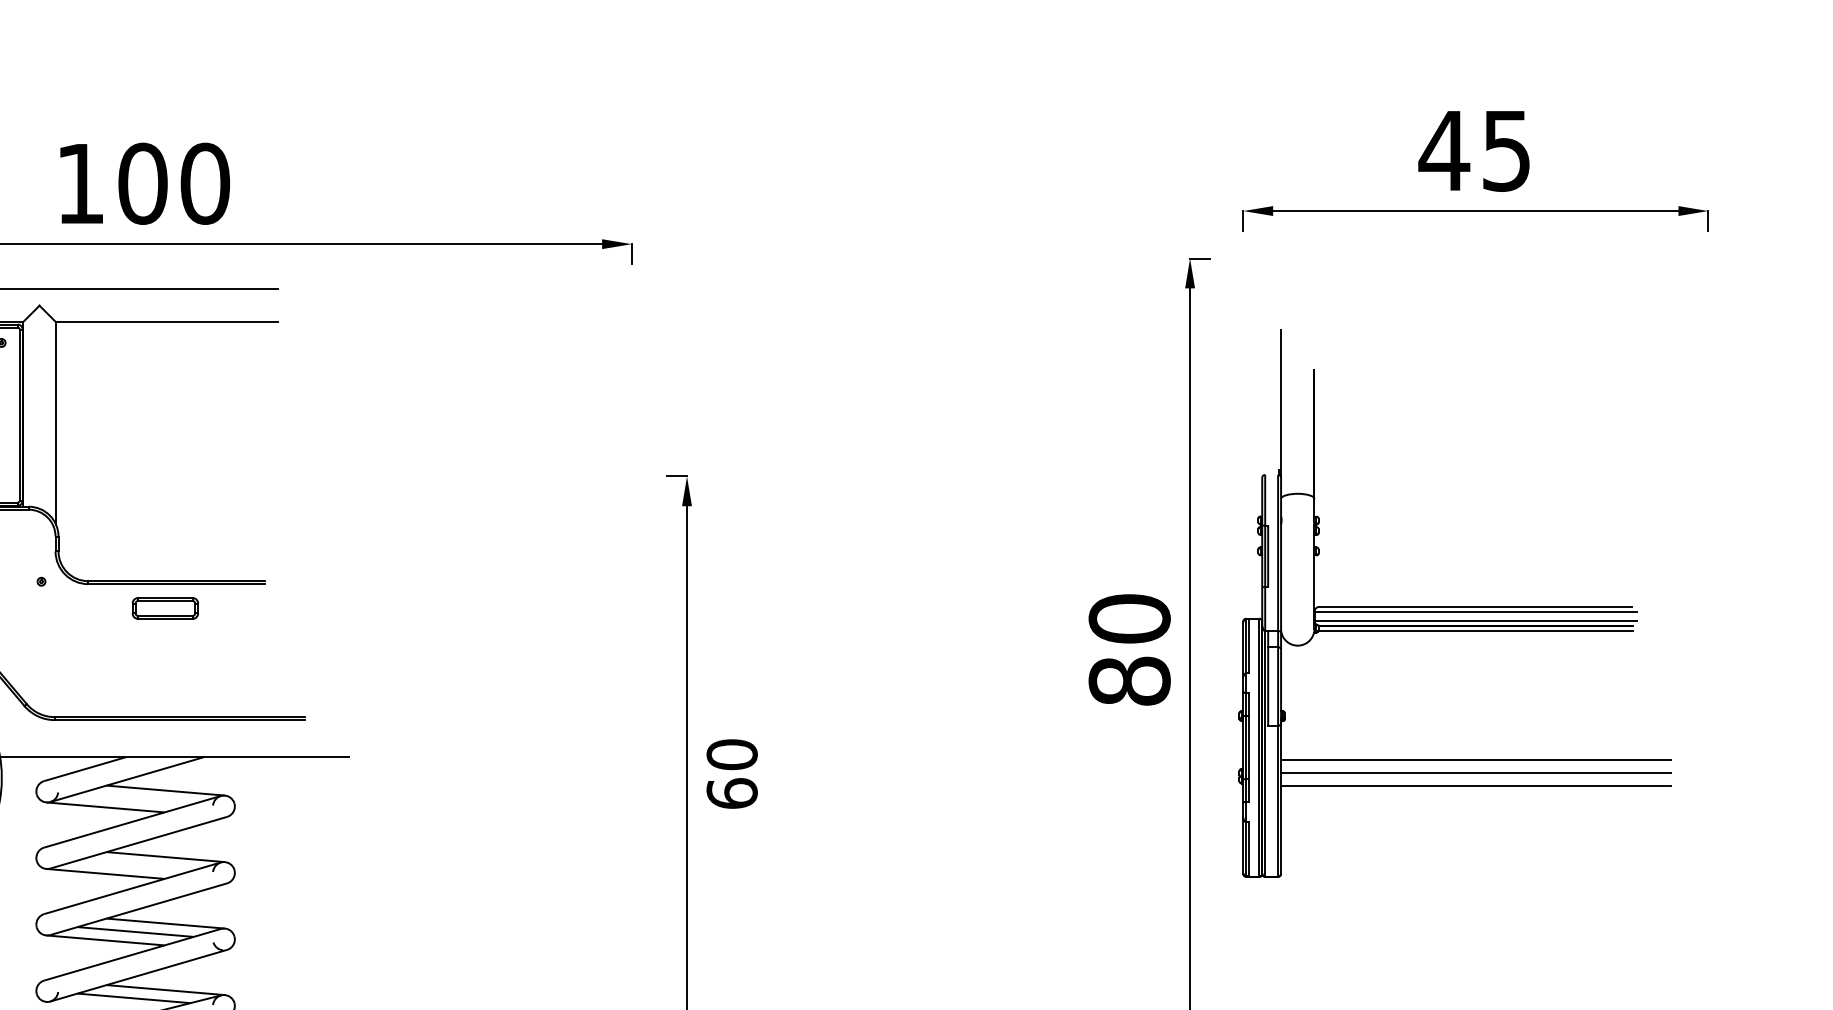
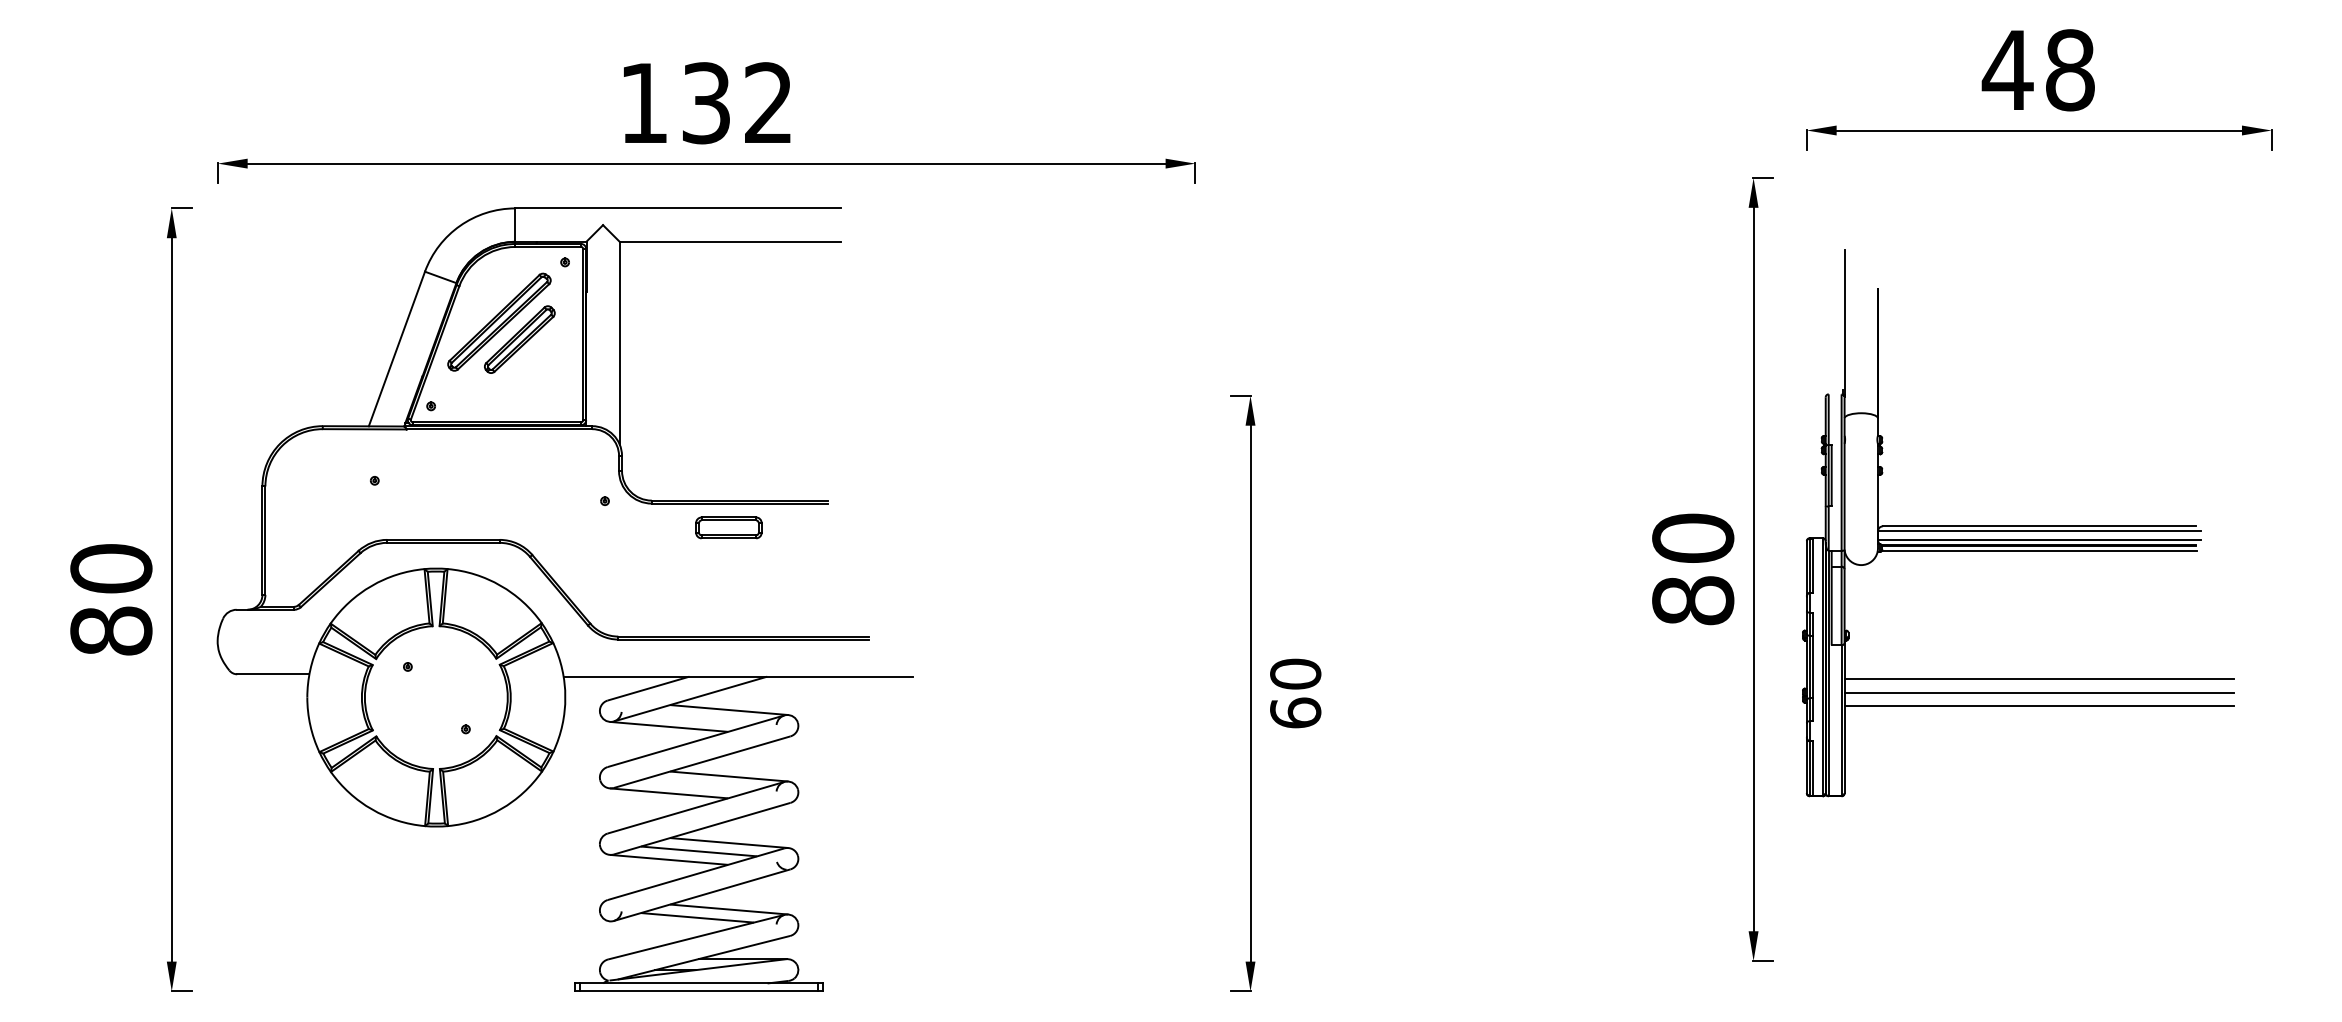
text: (1507, 151) -> (2070, 70), 45 -> 48
text: (174, 184) -> (737, 103), 100 -> 132

